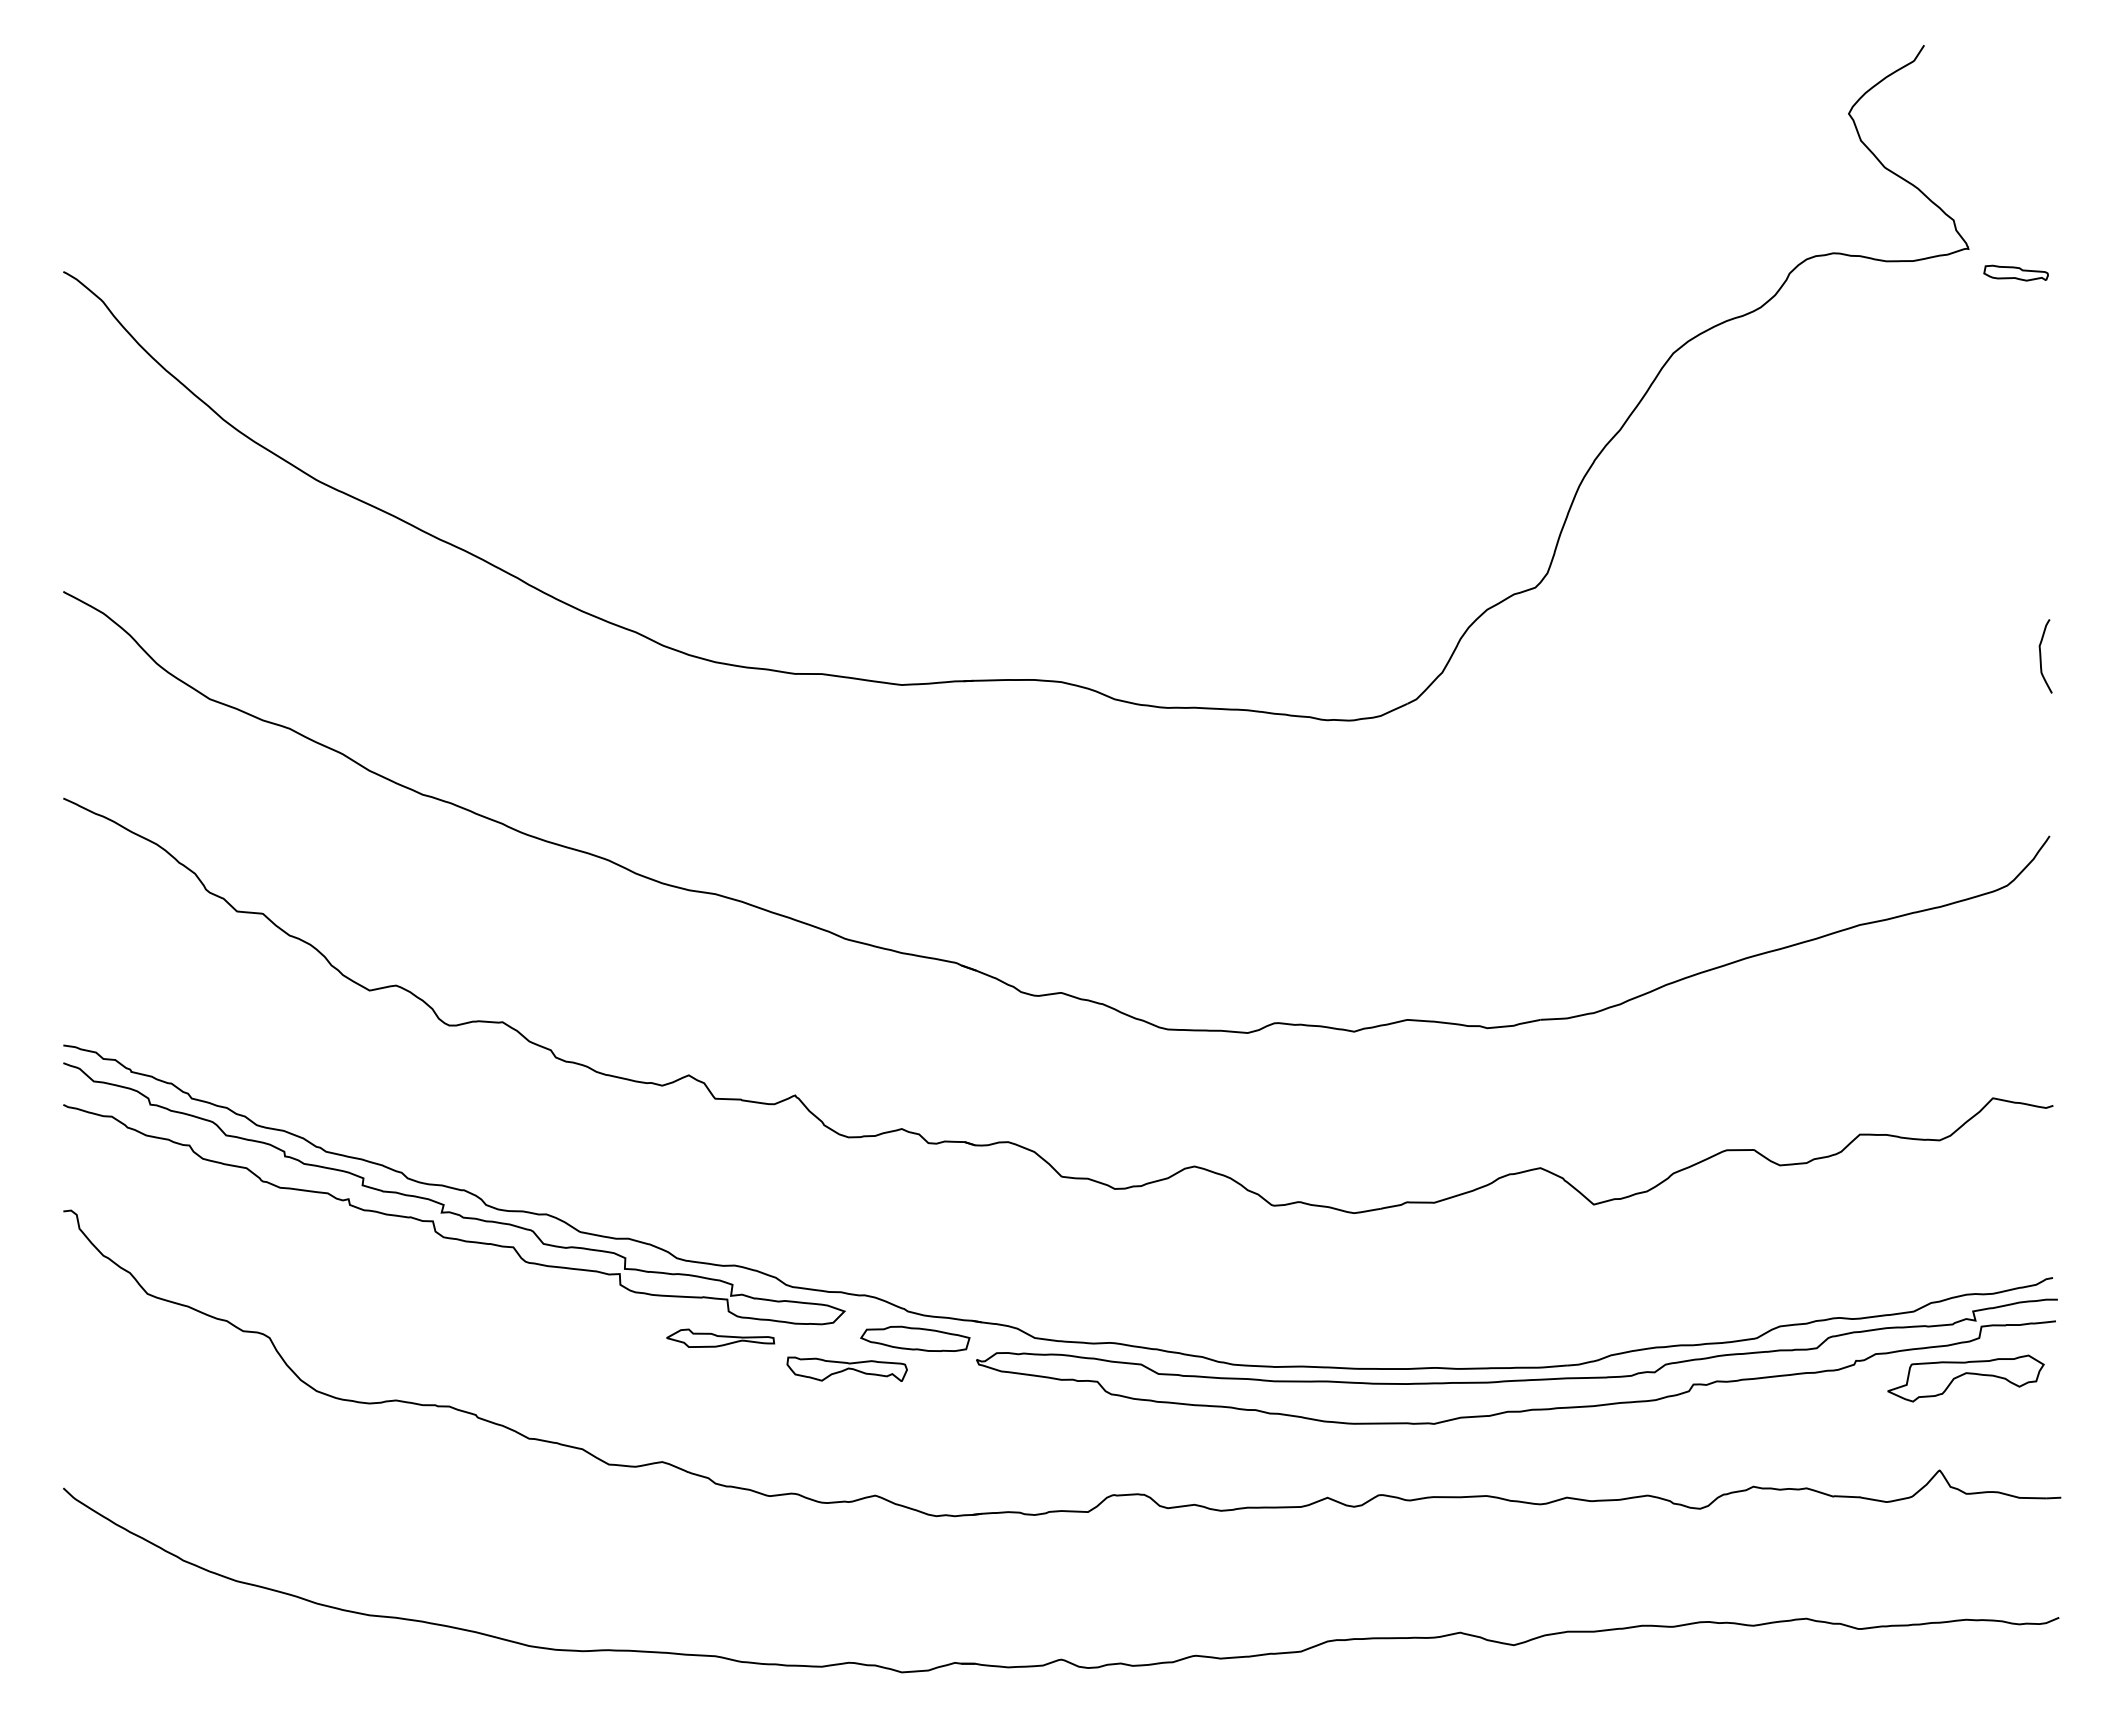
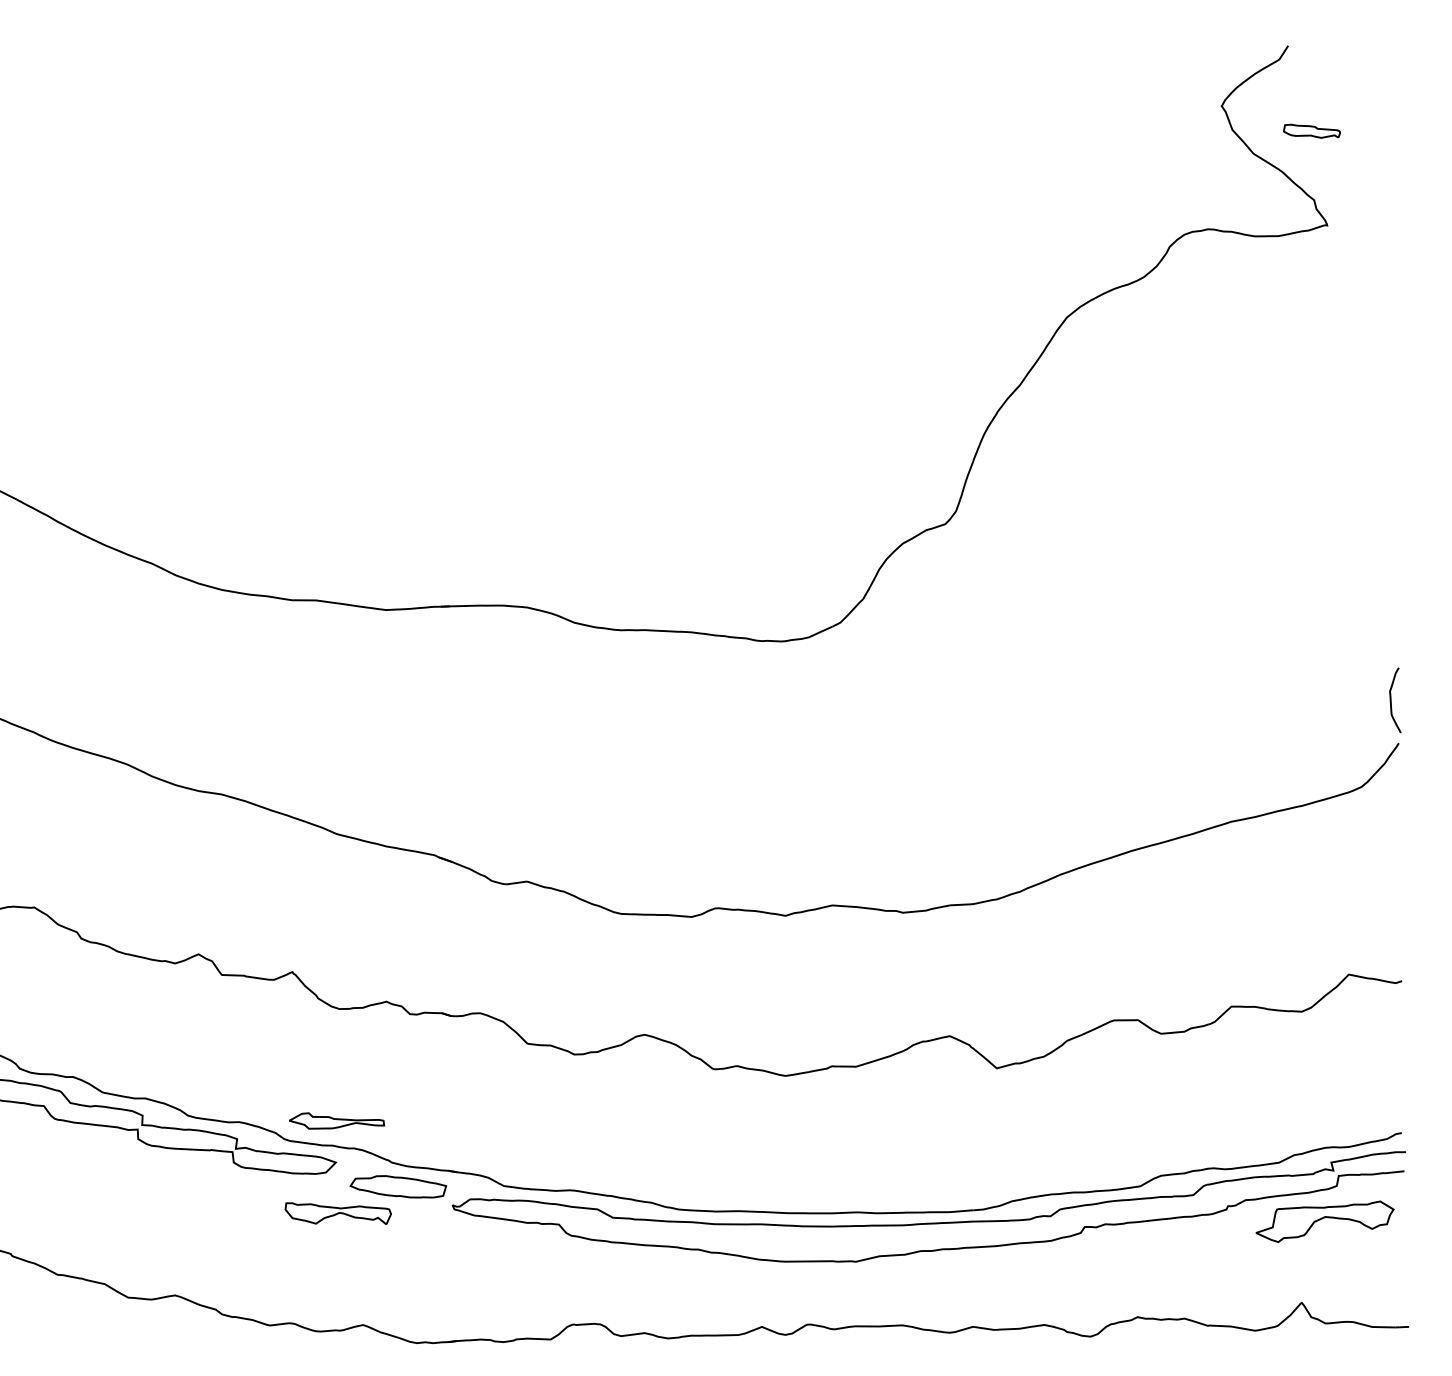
part: (2015, 272) -> (1311, 130), moved
curve: (2041, 656) -> (1391, 700), moved
part: (720, 1337) -> (336, 1120), moved

